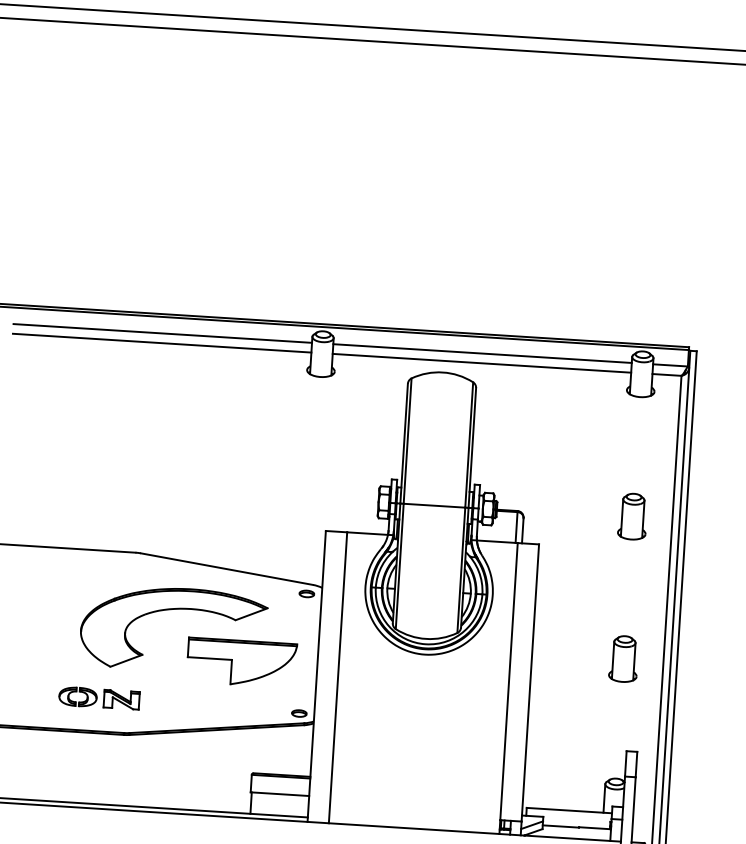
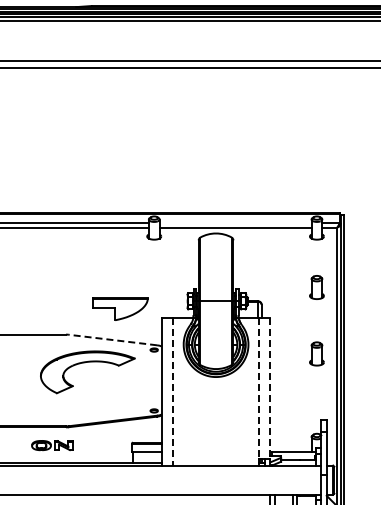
line: (482, 353) -> (235, 222), removed
part: (631, 516) -> (316, 287), moved
line: (226, 568) -> (112, 339), solid -> dashed
part: (623, 658) -> (316, 353), moved
part: (242, 661) -> (120, 308), moved
line: (337, 679) -> (172, 392), solid -> dashed
line: (509, 682) -> (259, 388), solid -> dashed
line: (530, 683) -> (270, 388), solid -> dashed
part: (99, 698) -> (52, 445), moved

